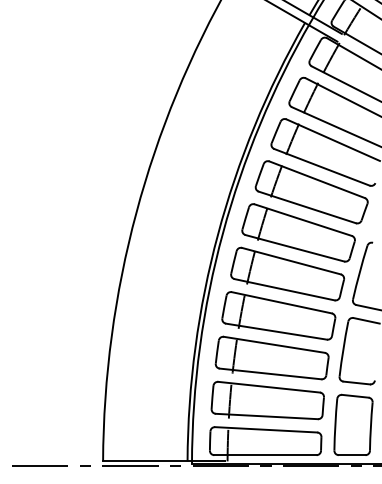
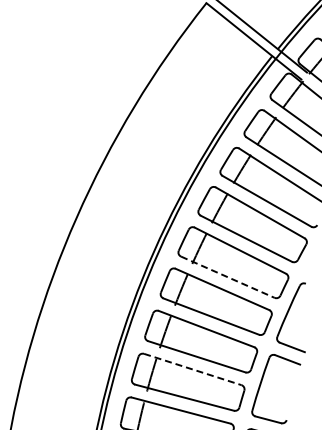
line: (295, 248) -> (228, 277), solid -> dashed
line: (274, 344) -> (192, 369), solid -> dashed

